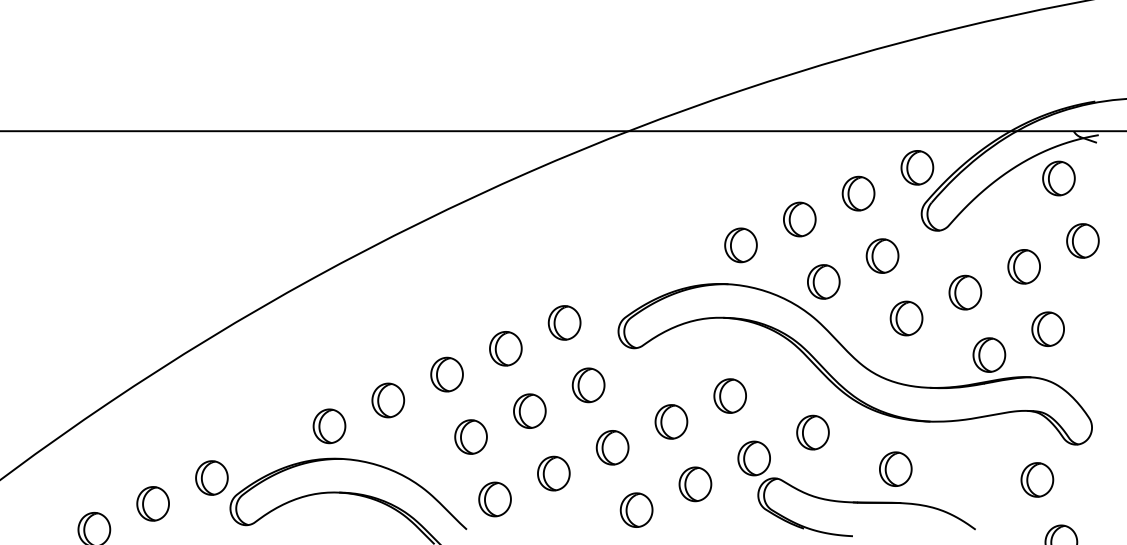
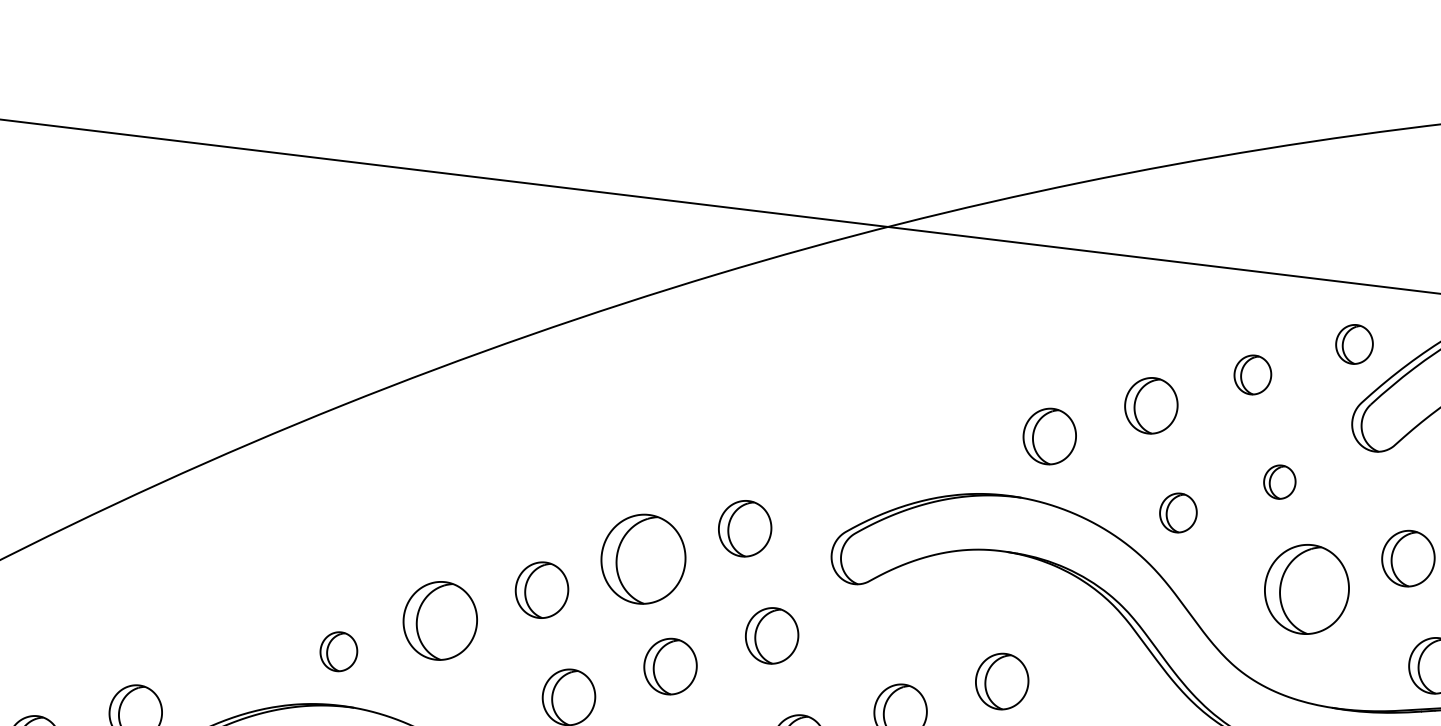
part: (917, 167) -> (1354, 343), size x0.7
part: (858, 193) -> (1252, 374), size x0.7
part: (882, 255) -> (1279, 481), size x0.6
part: (823, 281) -> (1177, 512), size x0.7
part: (906, 318) -> (1306, 589), size x1.6
part: (505, 348) -> (643, 558), size x1.6
part: (388, 400) -> (440, 621), size x1.4
part: (329, 426) -> (338, 651), size x0.7

